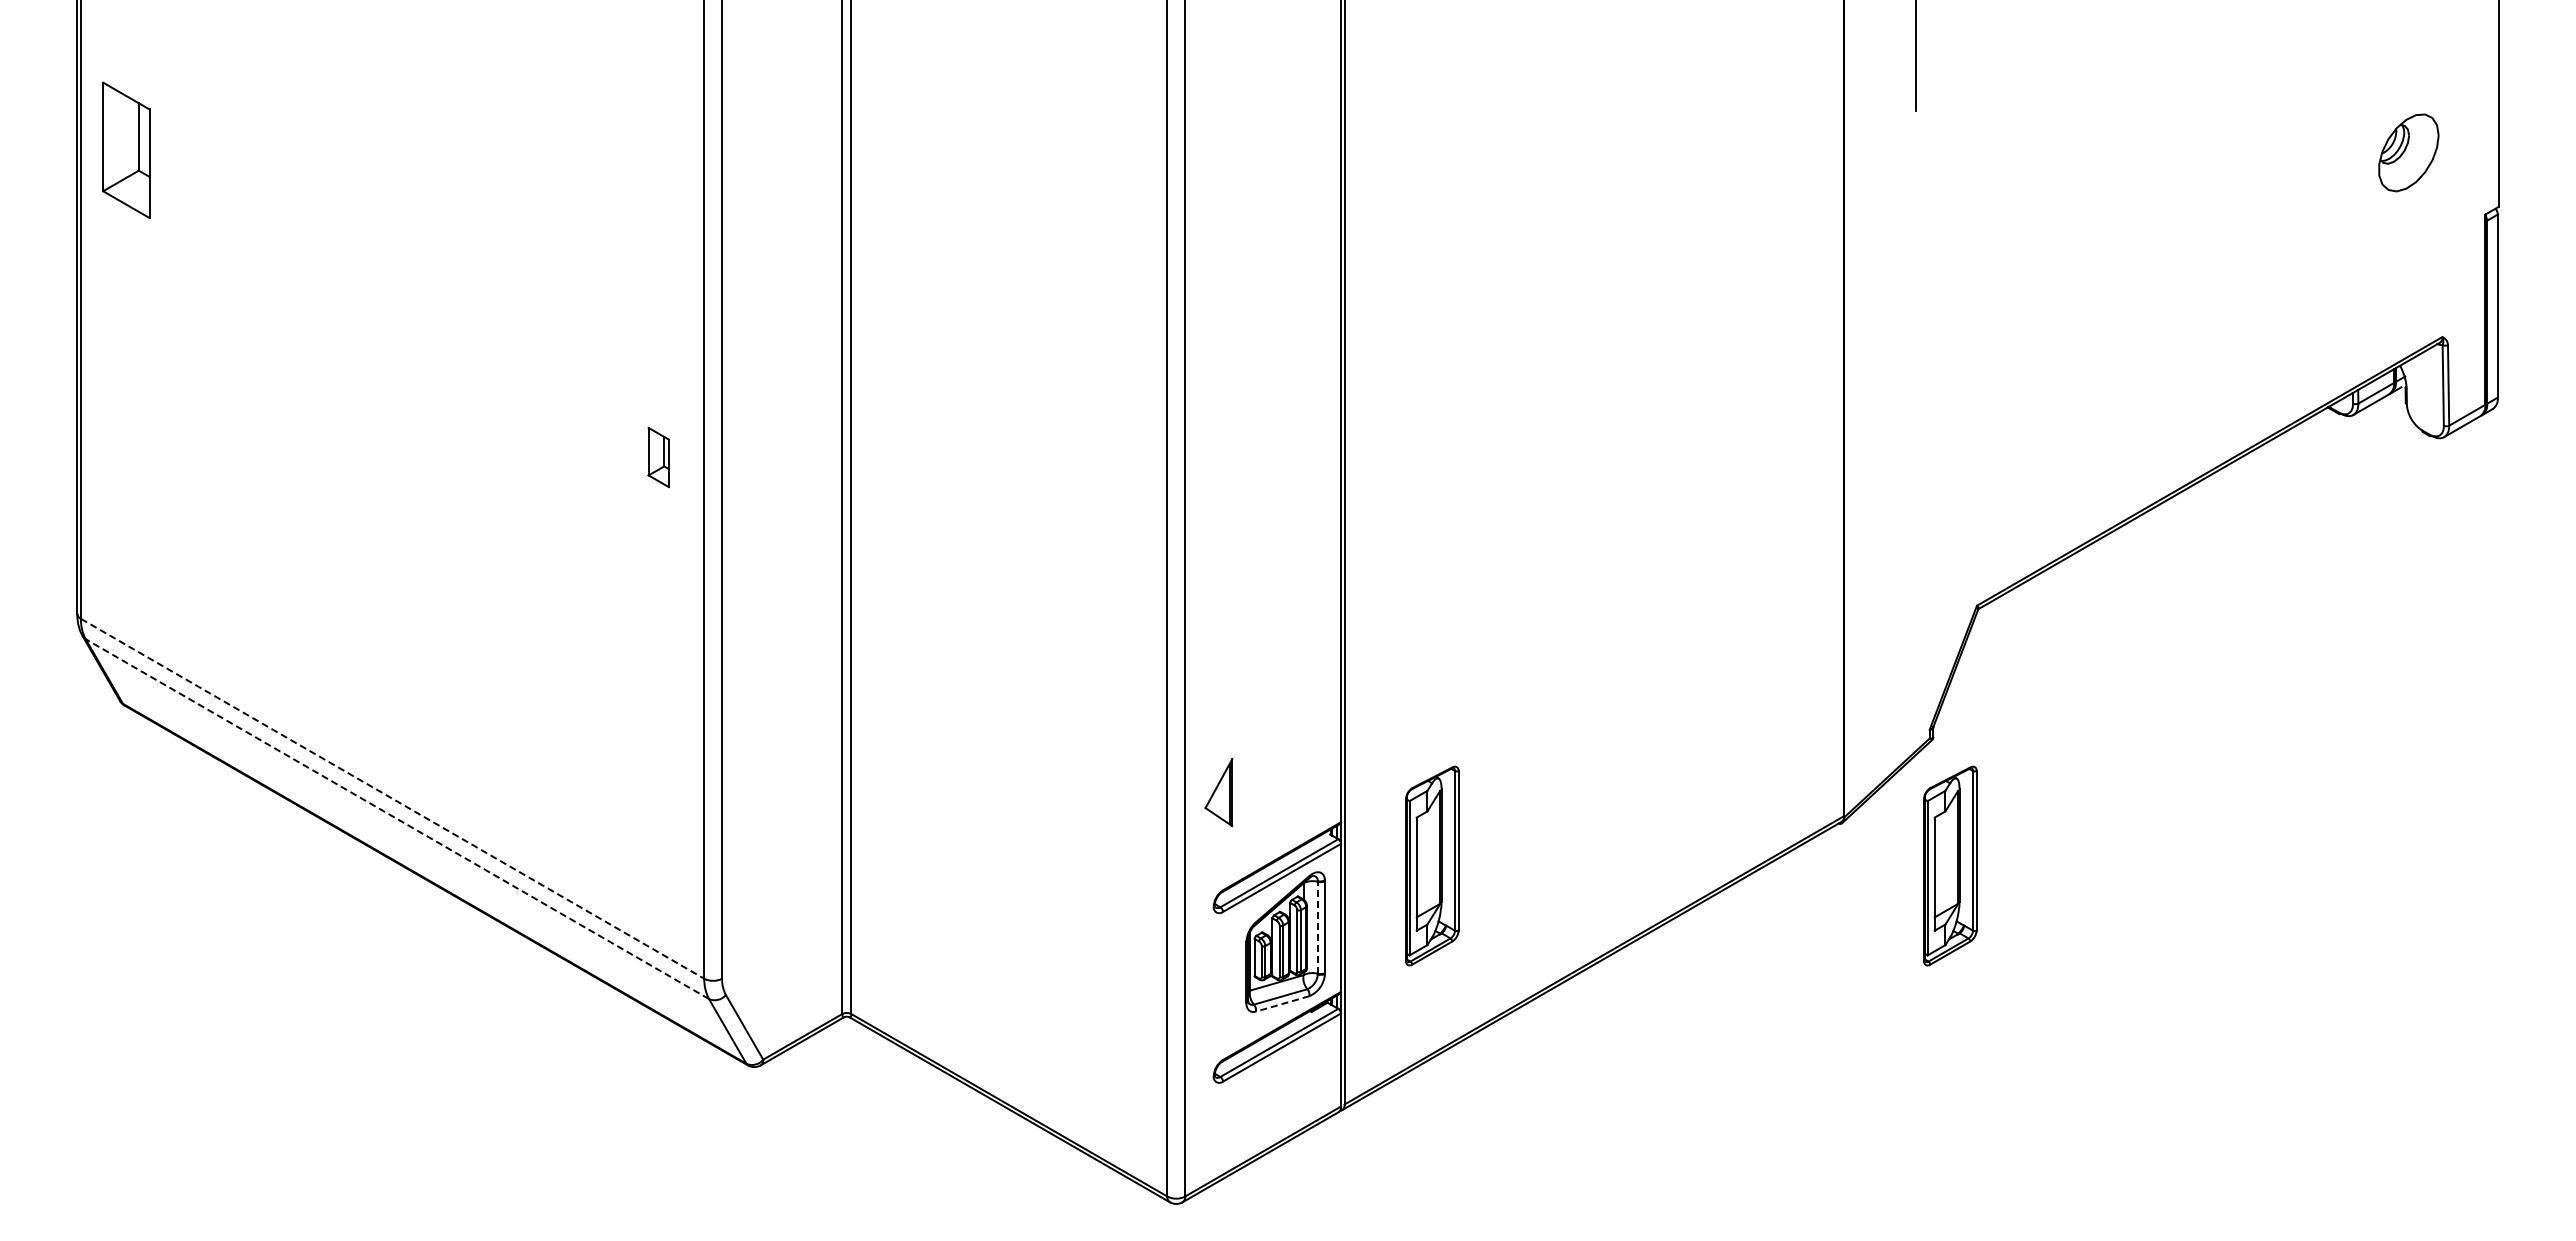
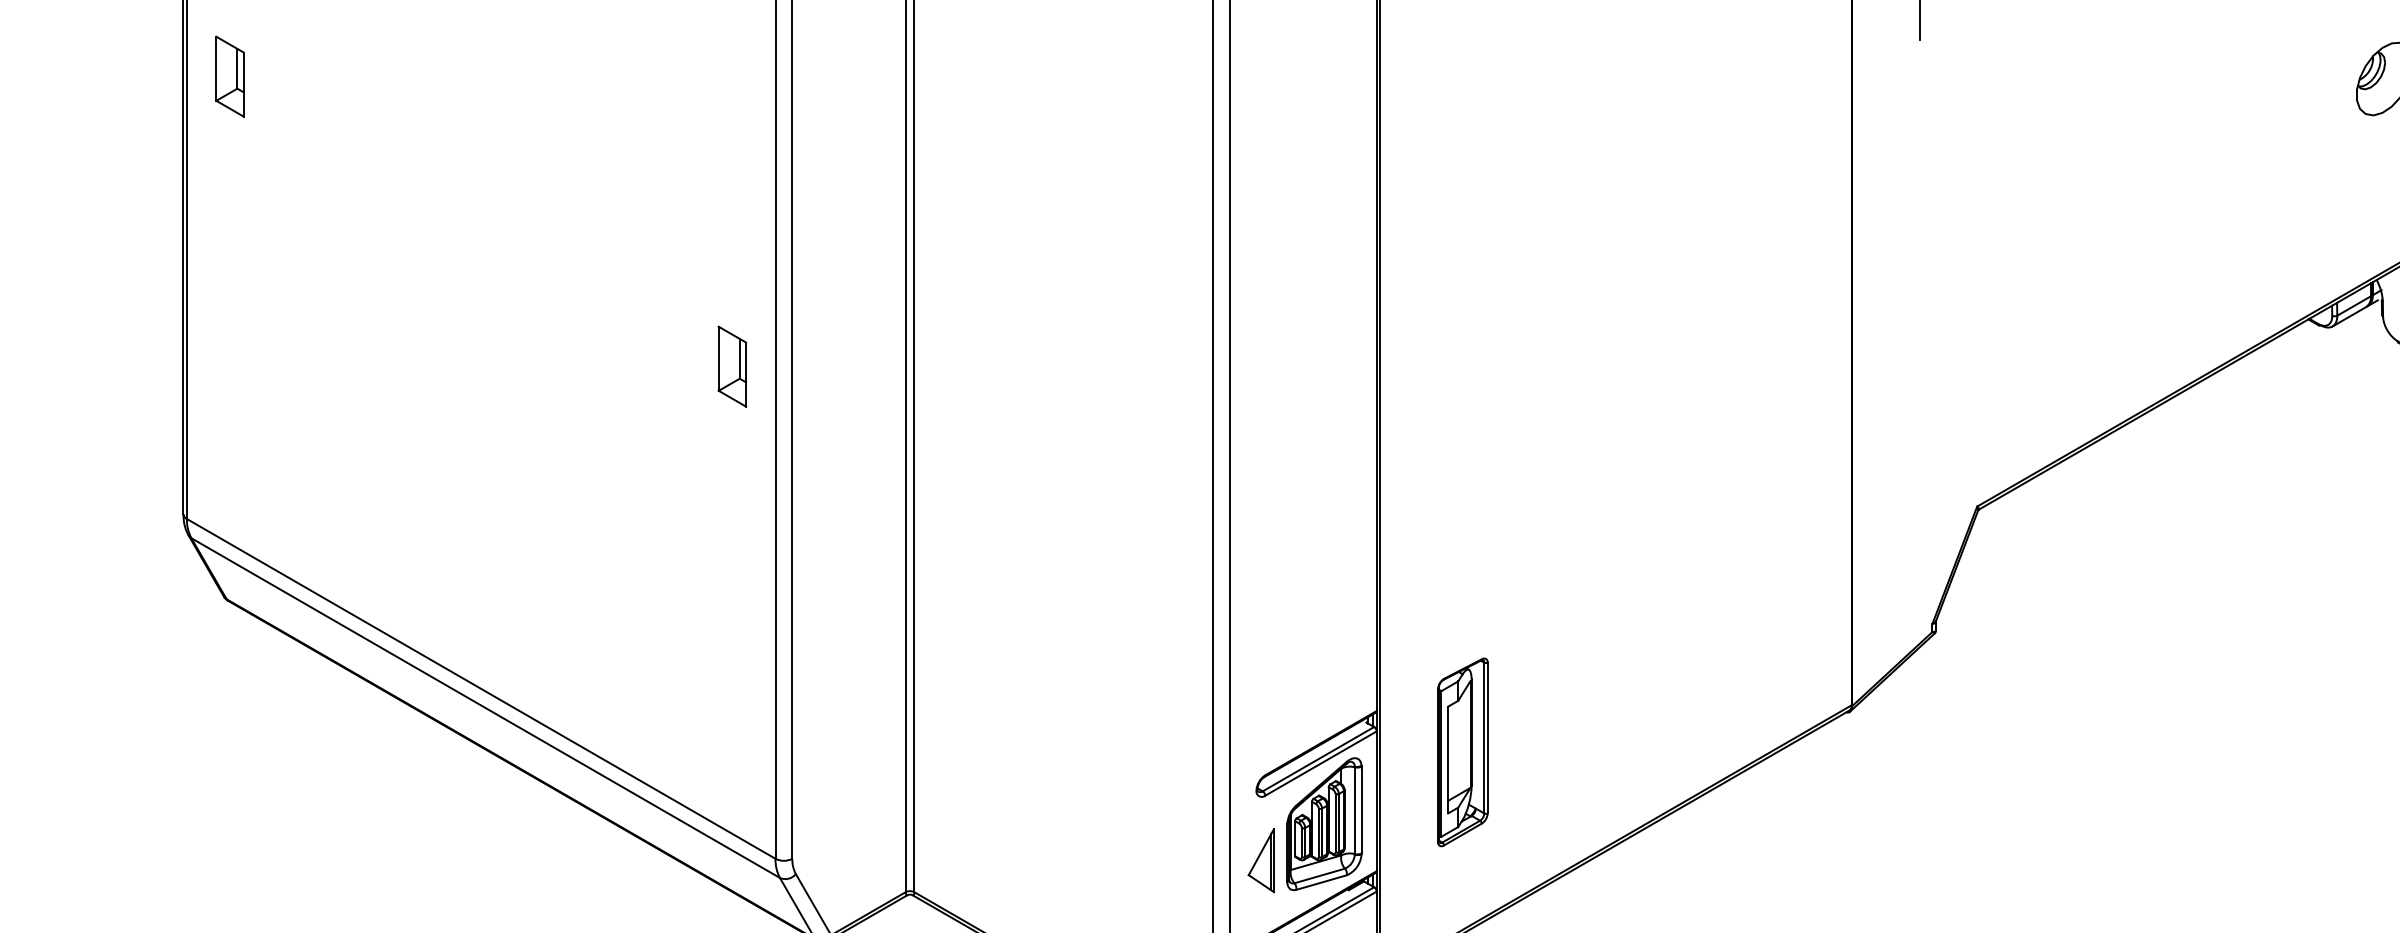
part: (126, 150) -> (229, 76), size x0.62
part: (658, 457) -> (732, 366), size x1.43
part: (1218, 792) -> (1260, 860), moved
line: (392, 798) -> (481, 688), dashed -> solid
line: (397, 819) -> (485, 708), dashed -> solid
part: (1950, 865) -> (1952, 751), removed
line: (1317, 927) -> (1354, 810), dashed -> solid
line: (1282, 1003) -> (1321, 882), dashed -> solid

